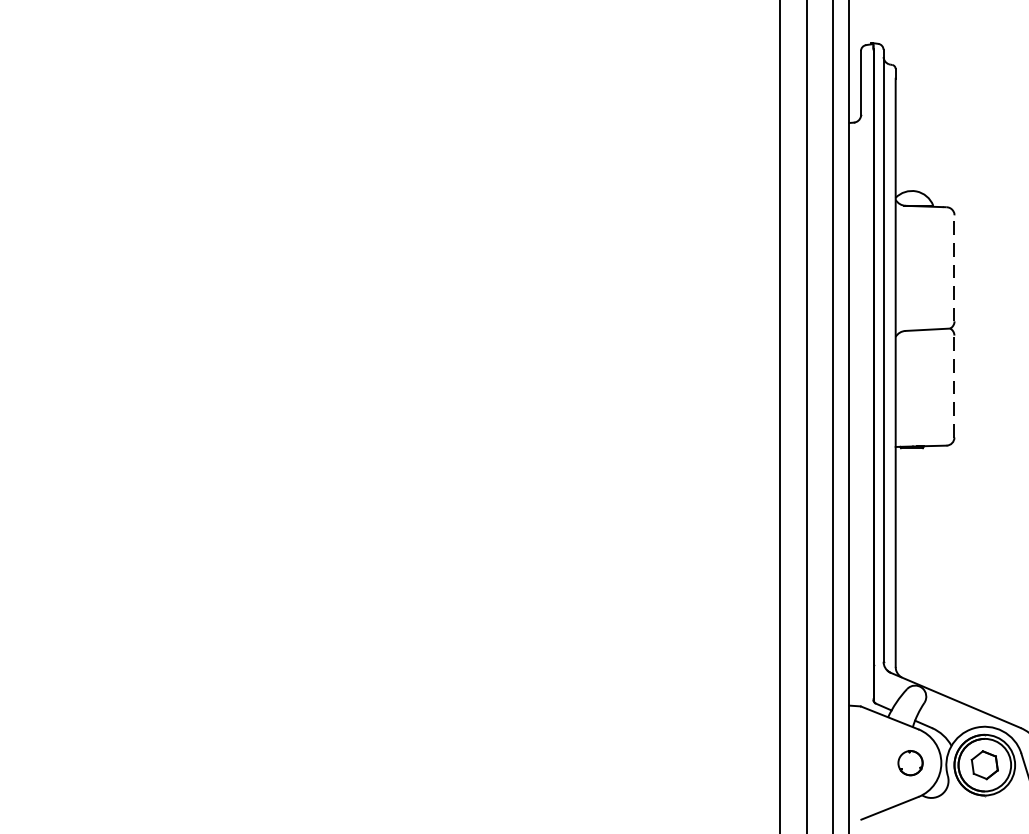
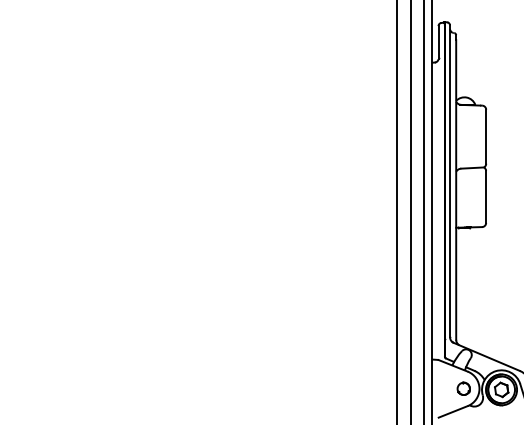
line: (955, 267) -> (486, 136), dashed -> solid
line: (955, 387) -> (486, 197), dashed -> solid

